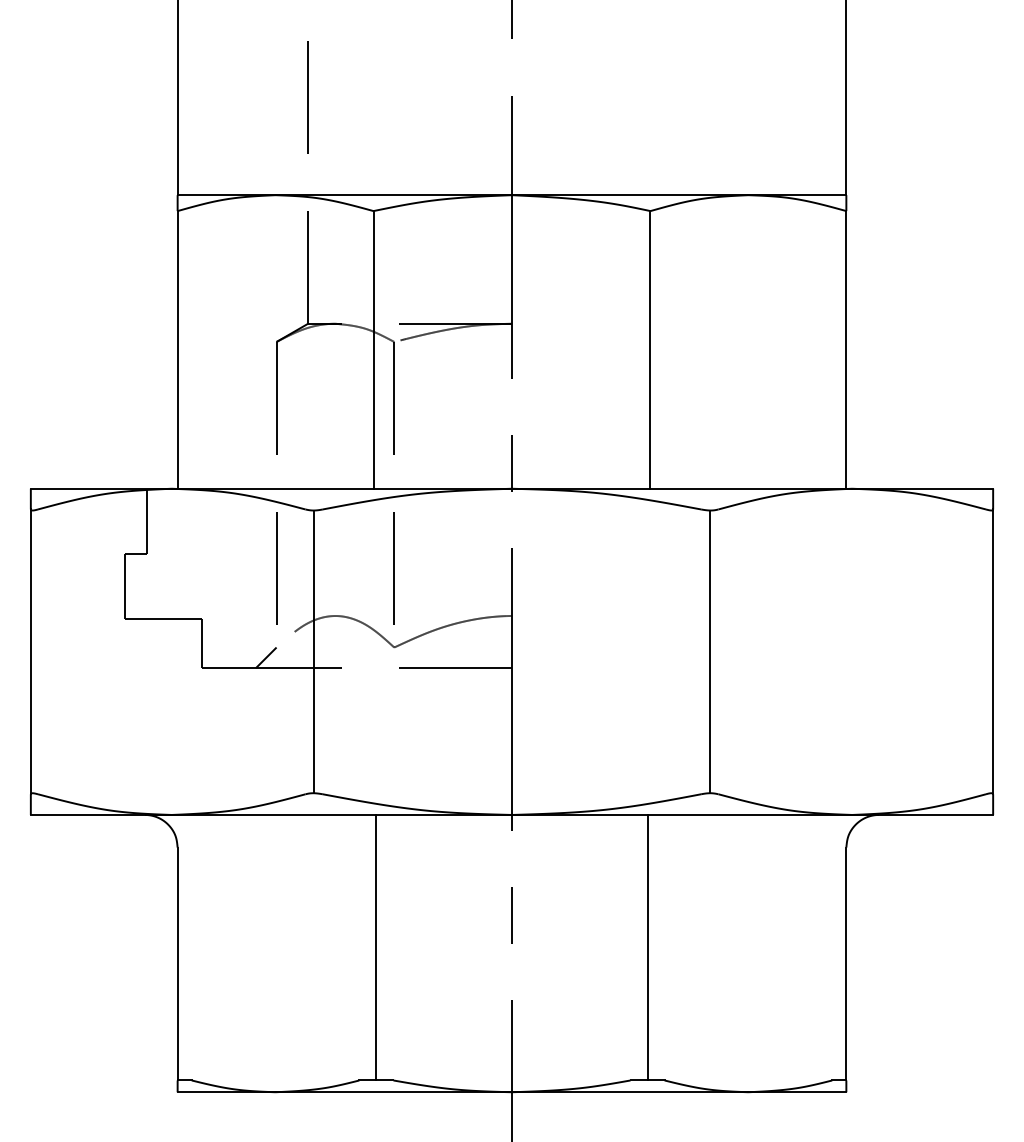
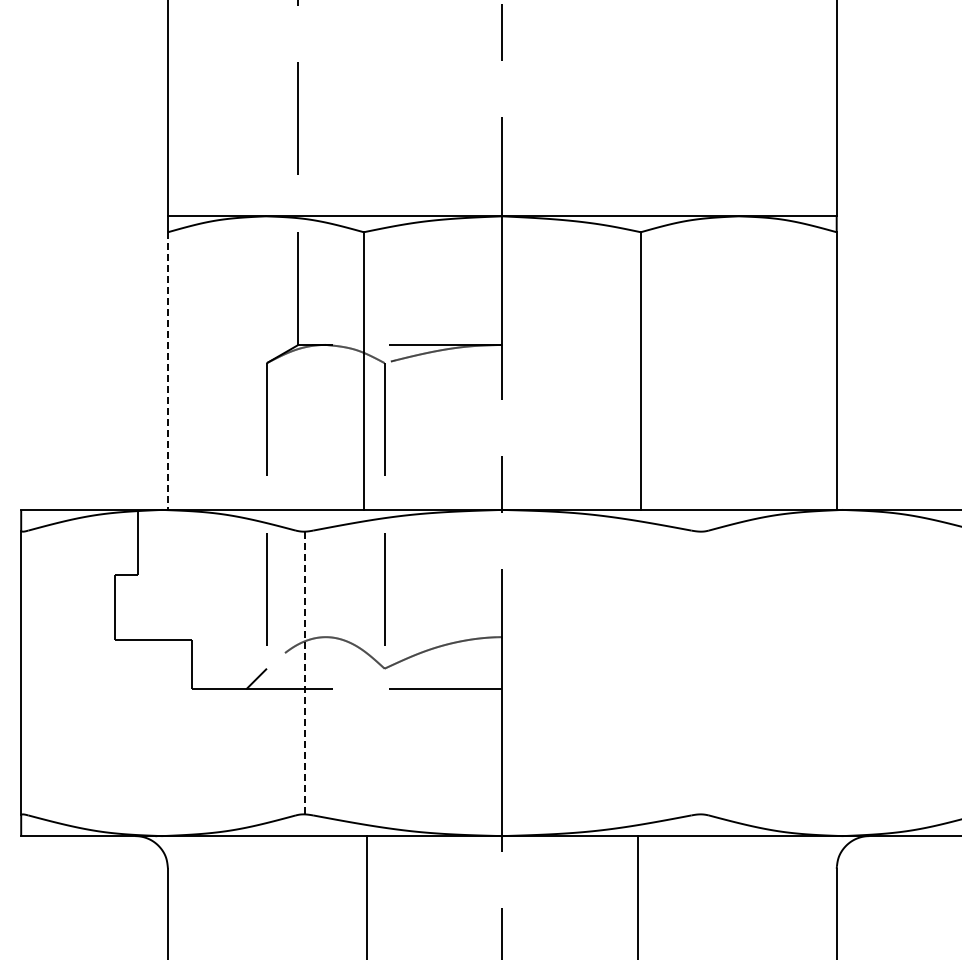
line: (177, 349) -> (167, 370), solid -> dashed
line: (709, 651) -> (699, 672), removed
line: (314, 652) -> (304, 673), solid -> dashed

